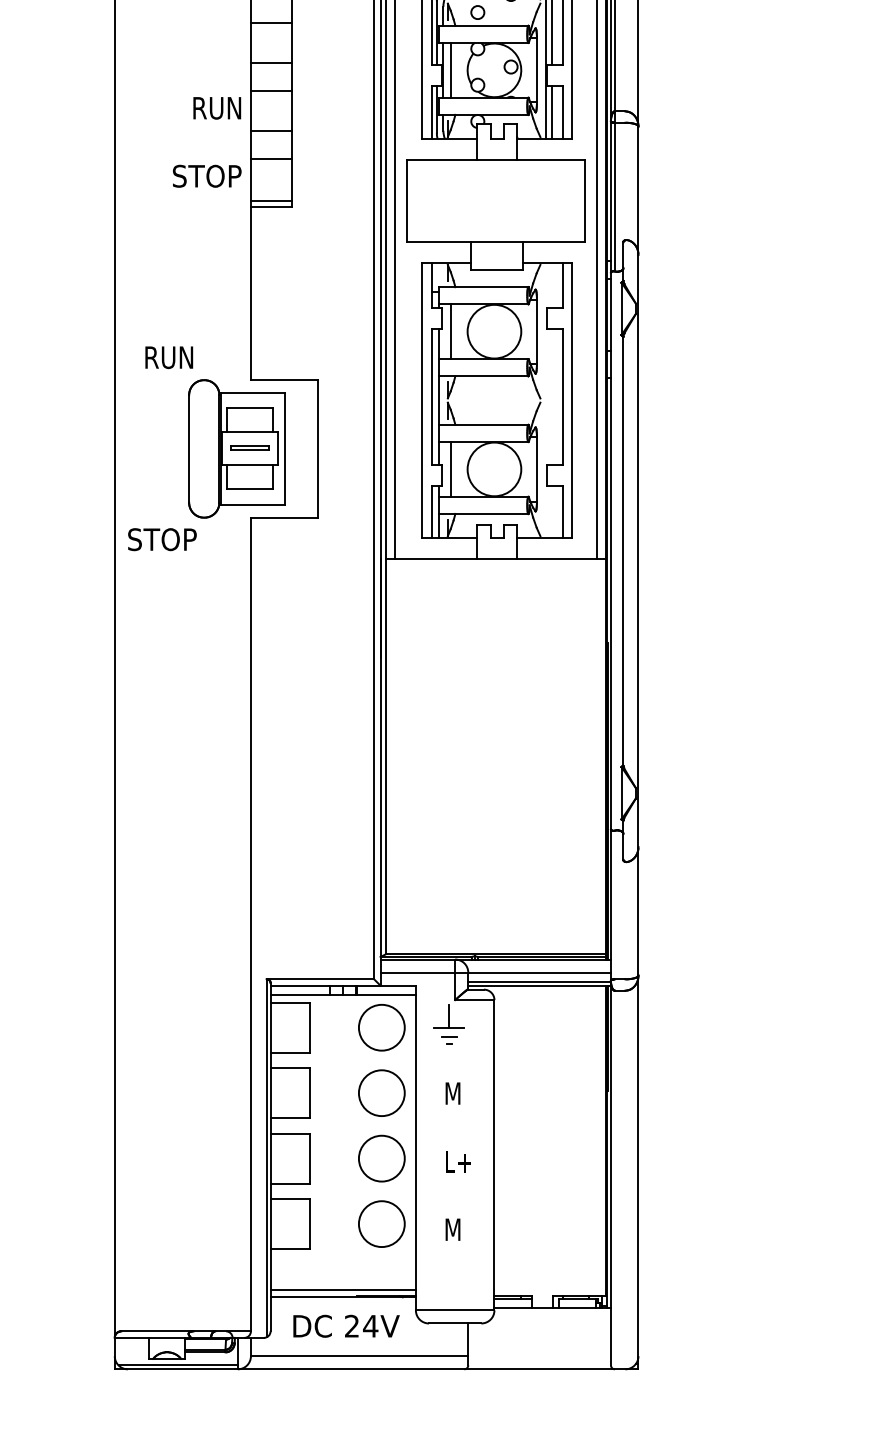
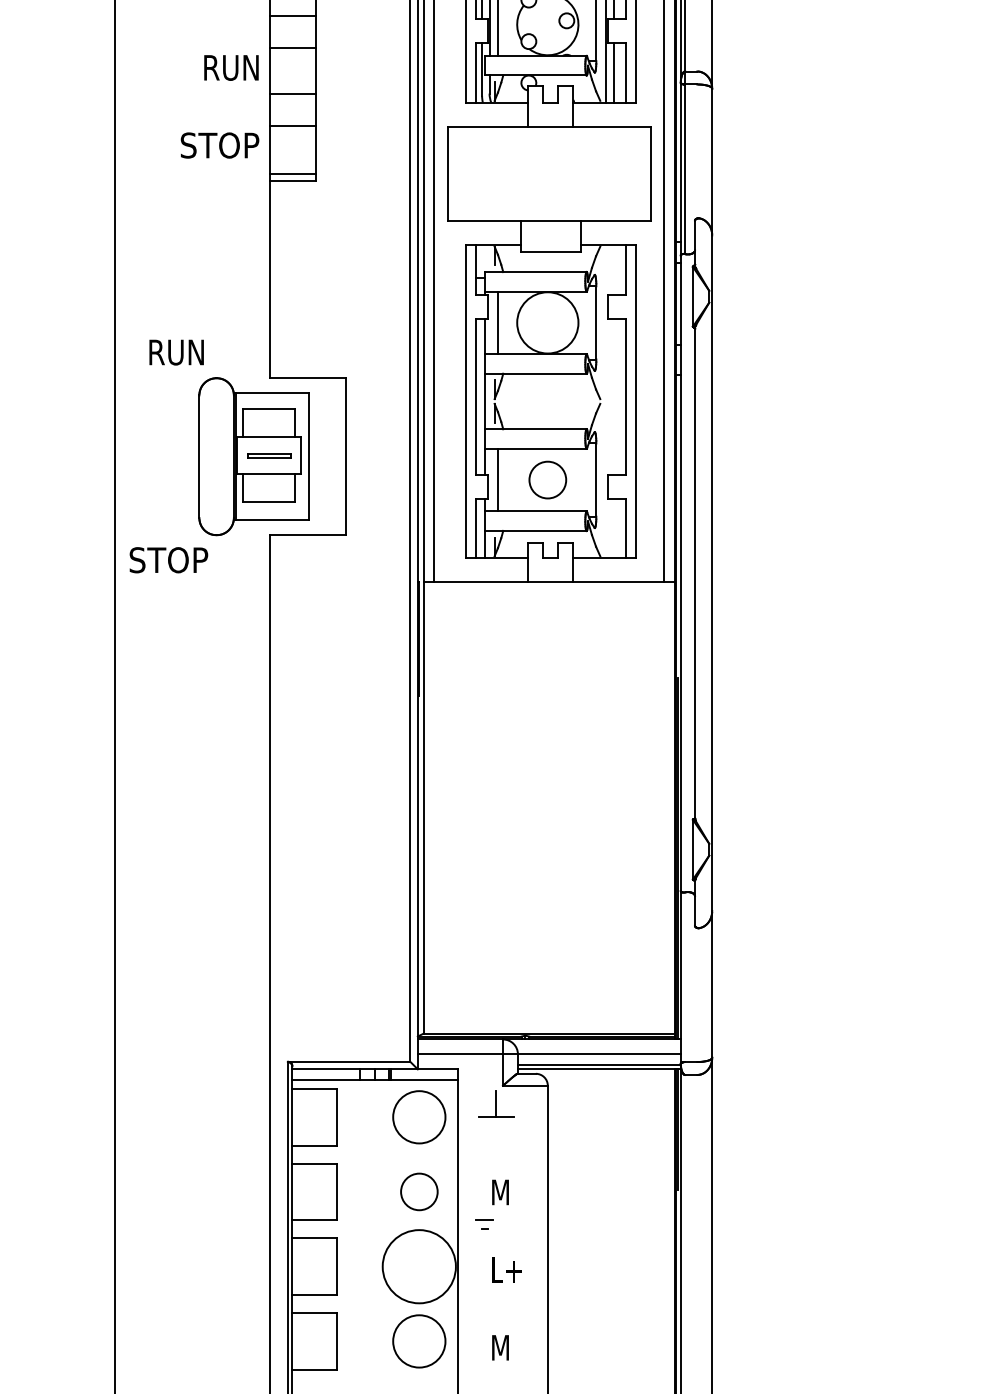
circle: (494, 469) -> (547, 480), size x0.6
part: (449, 1040) -> (485, 1224), moved
circle: (381, 1092) -> (418, 1191), size x0.7
circle: (381, 1158) -> (418, 1266), size x1.4

